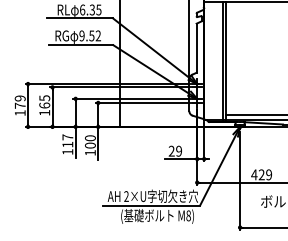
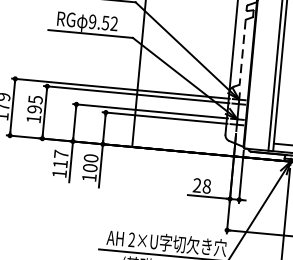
line: (196, 48) -> (242, 52), solid -> dashed
text: (44, 105) -> (34, 109), 165 -> 195
text: (179, 150) -> (207, 185), 29 -> 28

